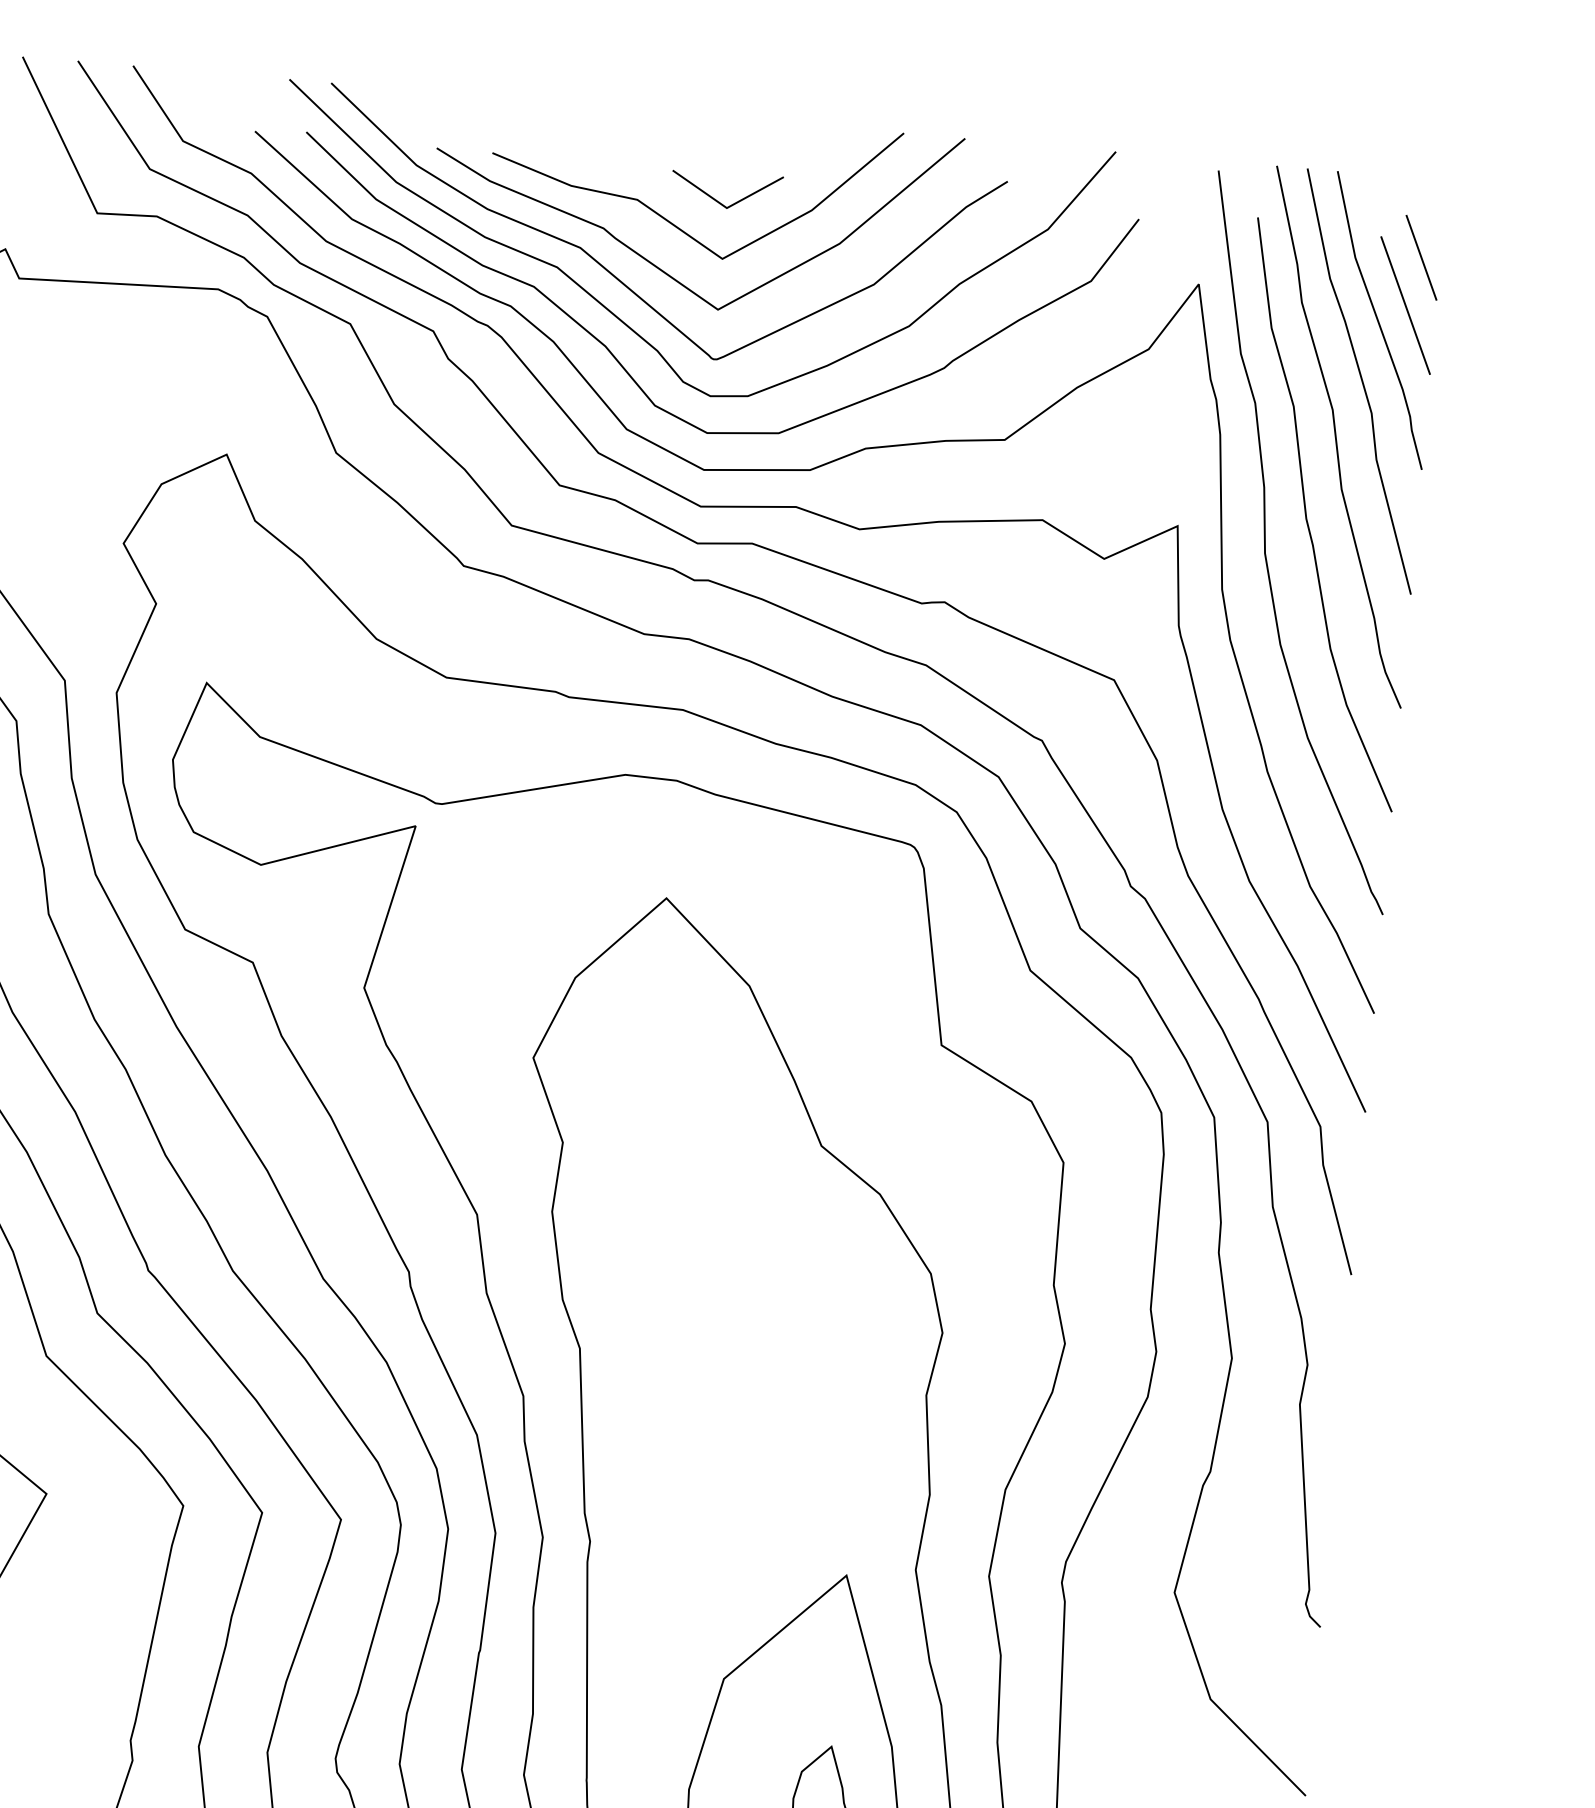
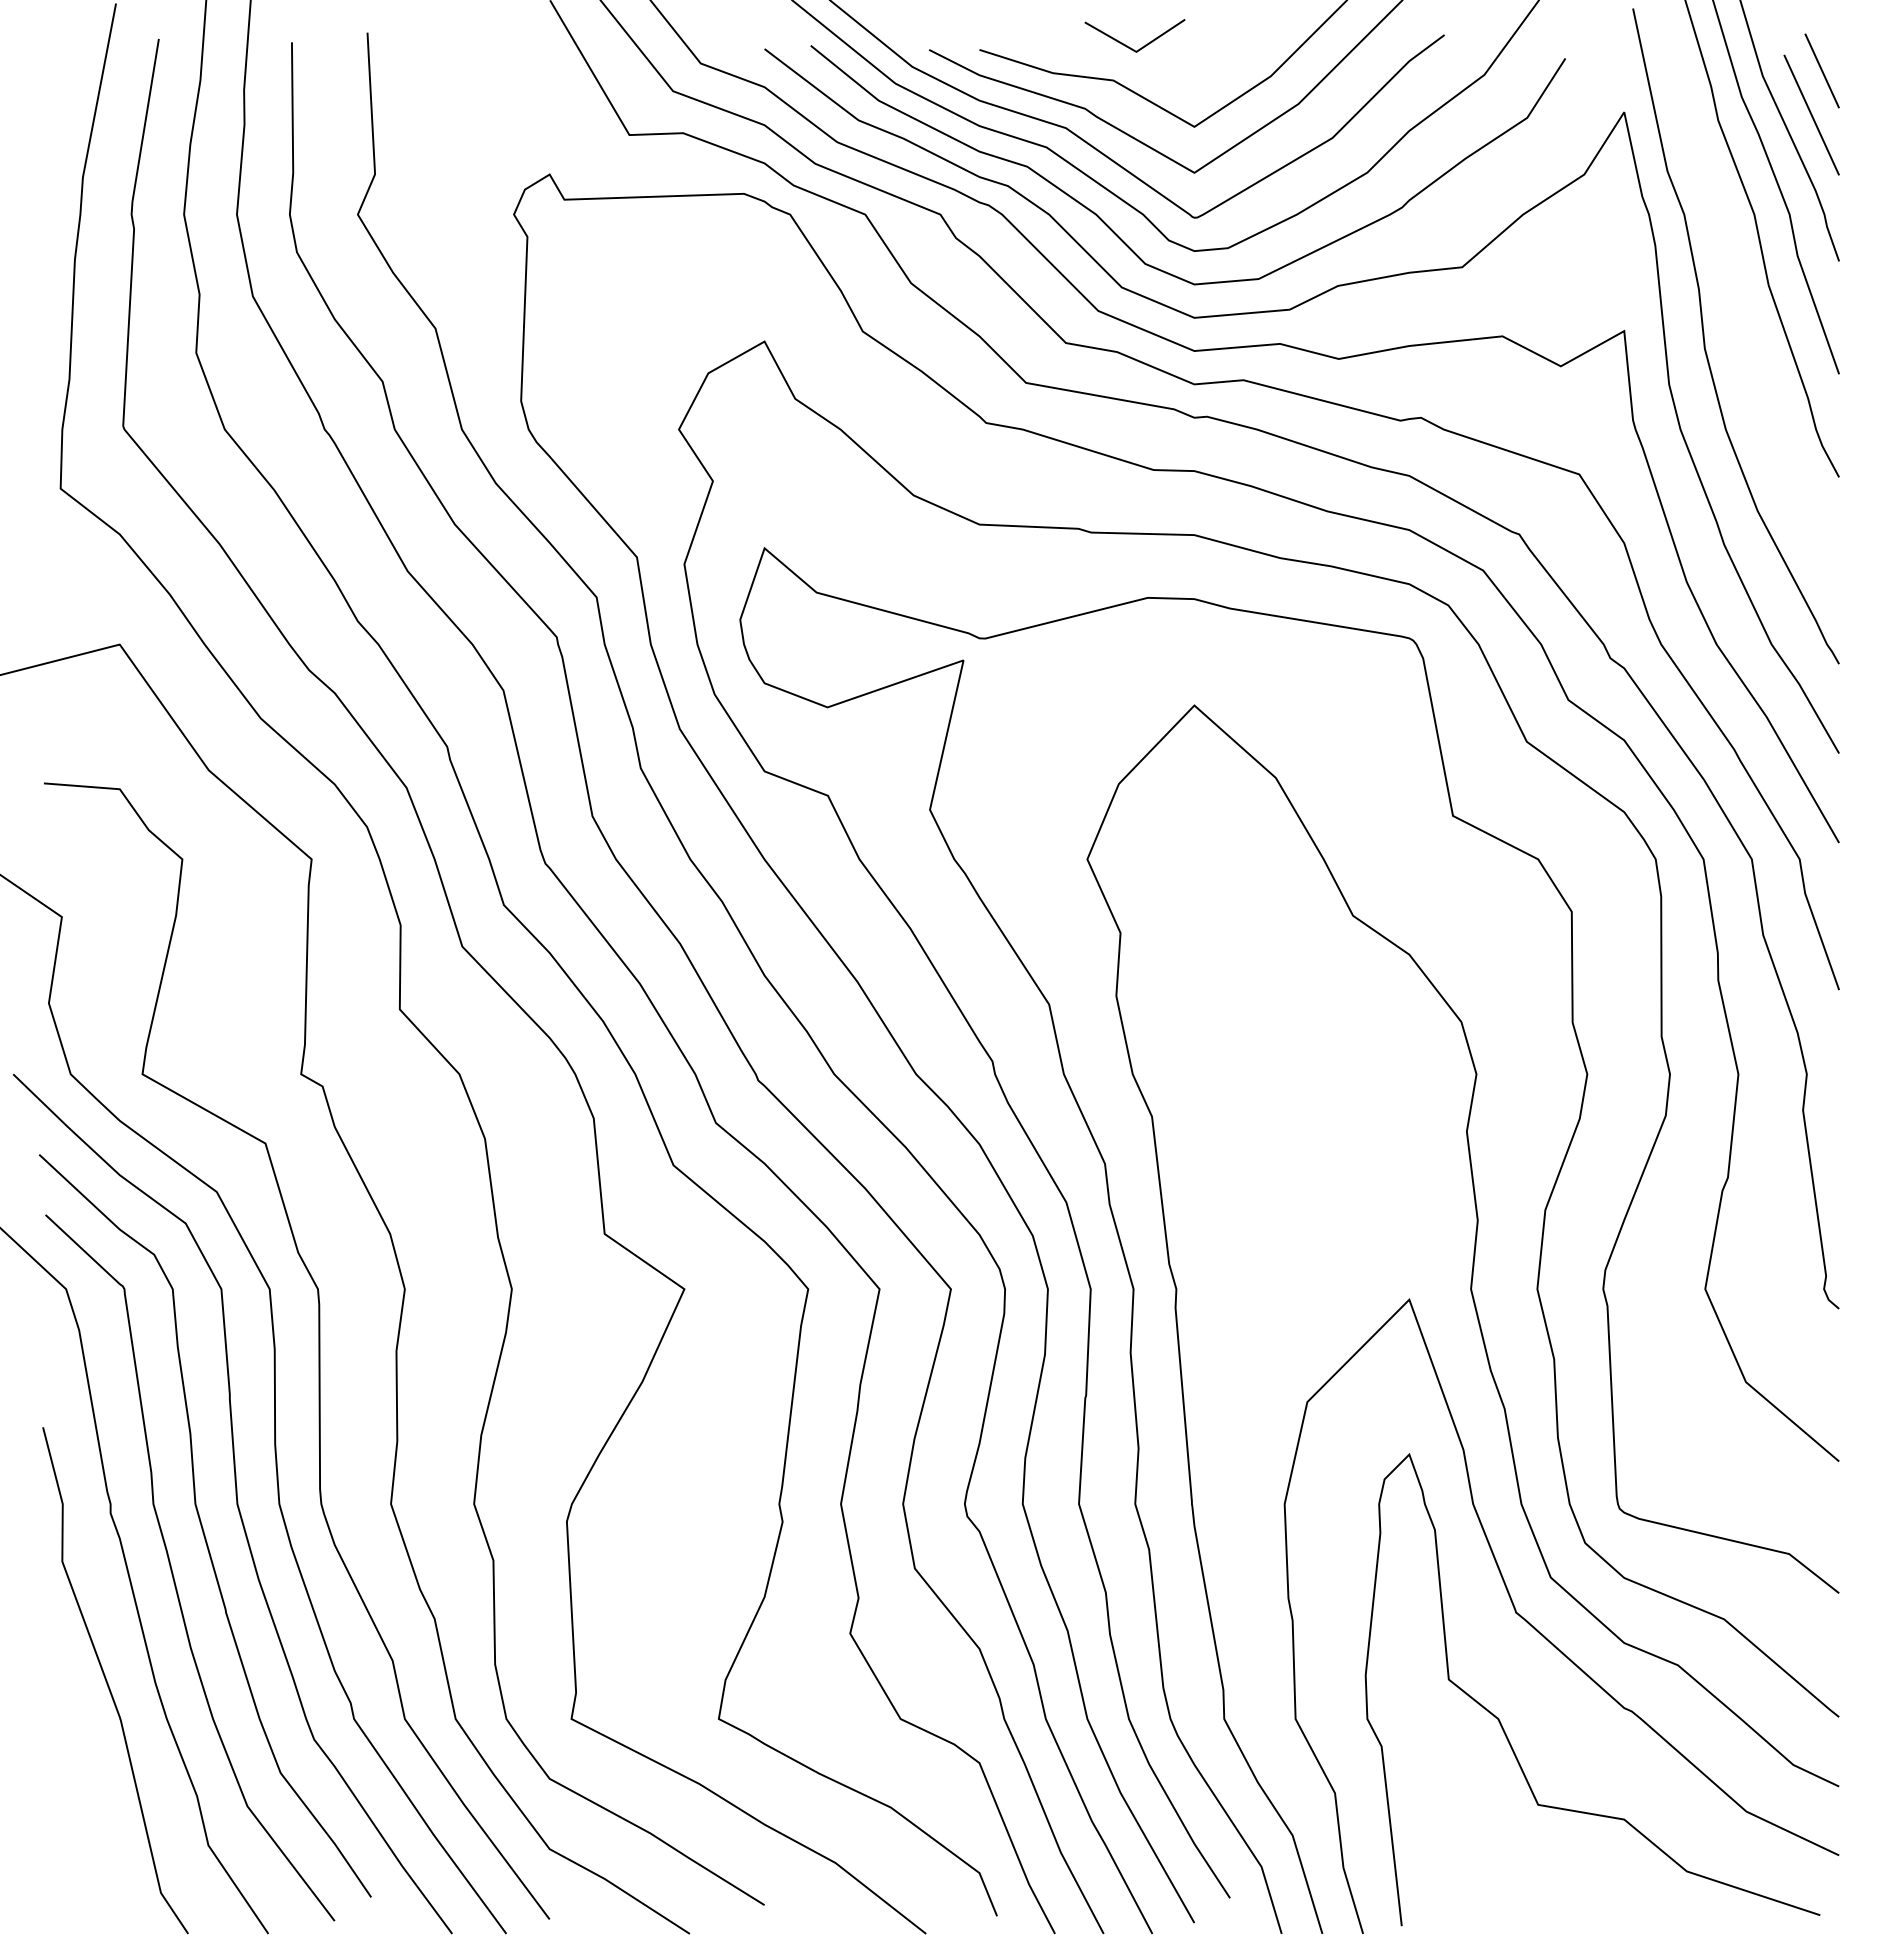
line: (719, 201) -> (1129, 46), moved
curve: (1307, 519) -> (1740, 314), removed

